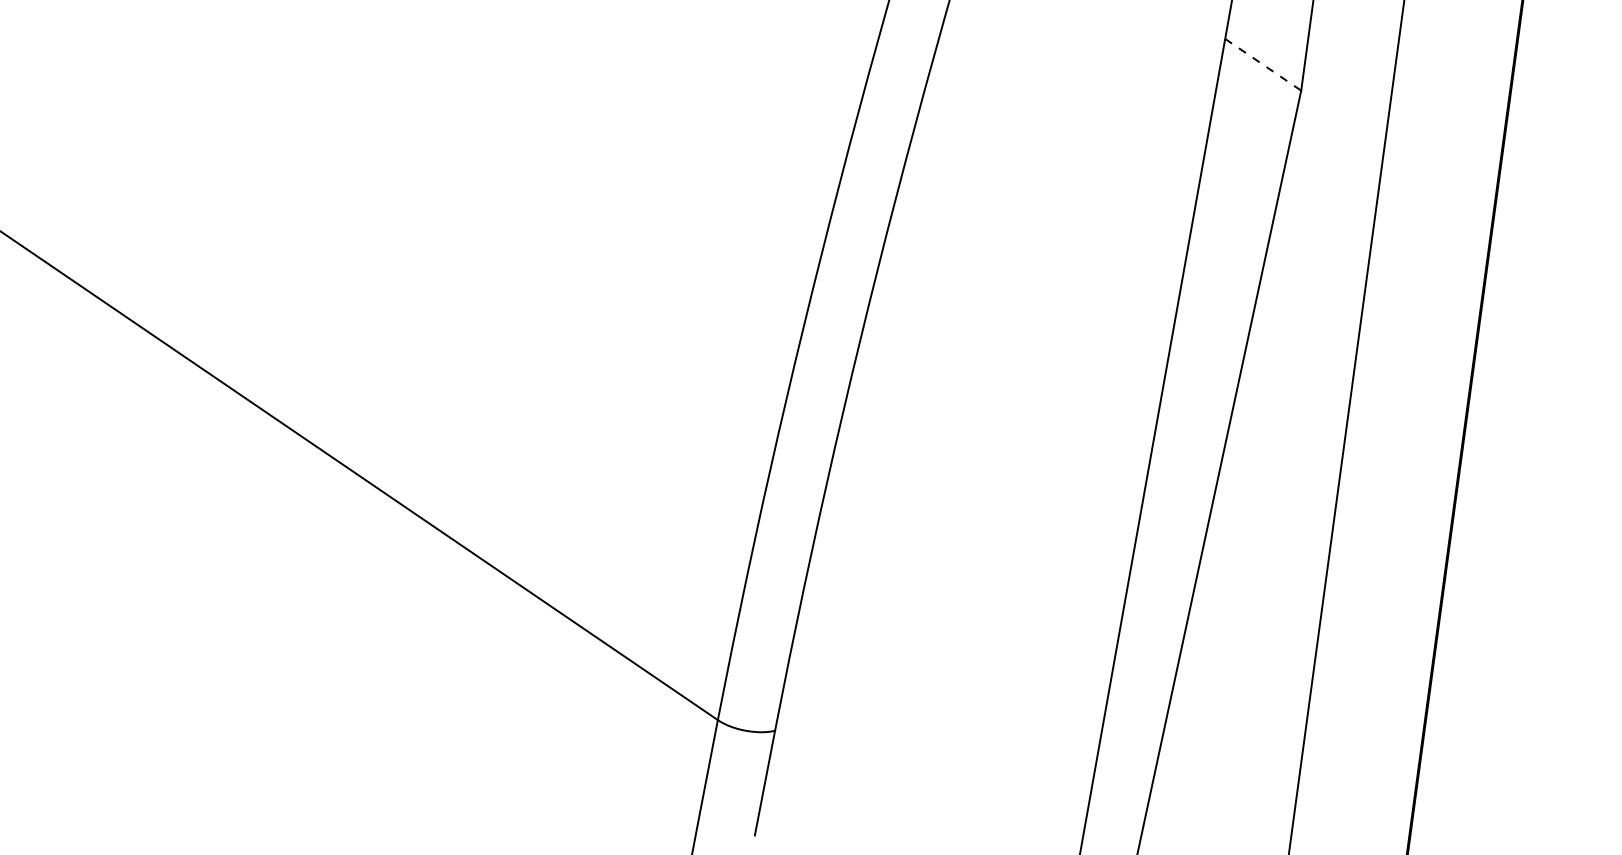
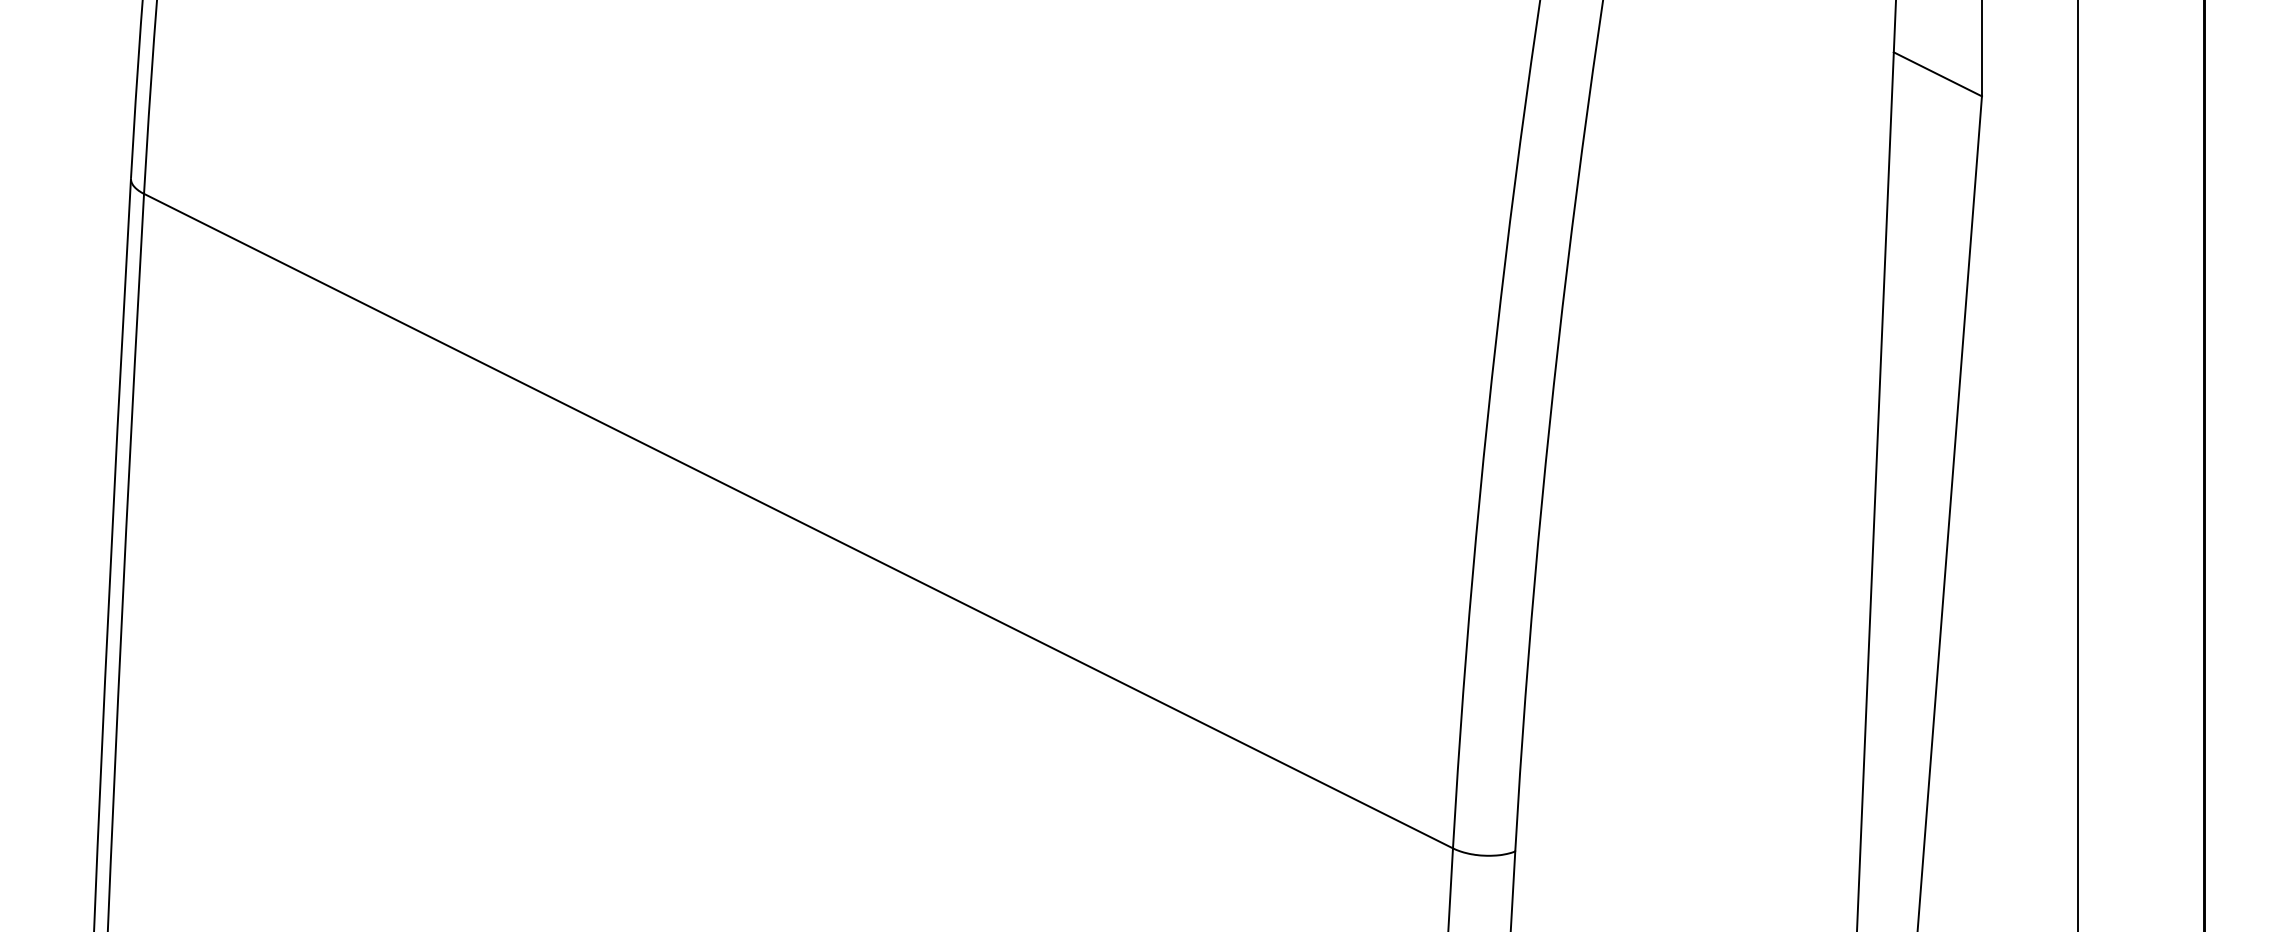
line: (1263, 64) -> (1938, 74), dashed -> solid

